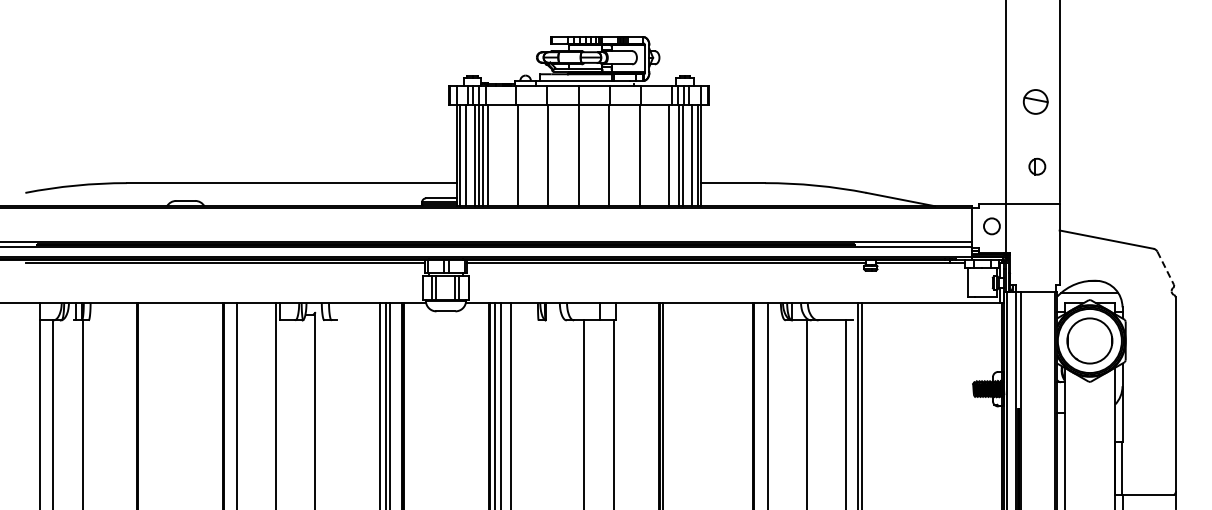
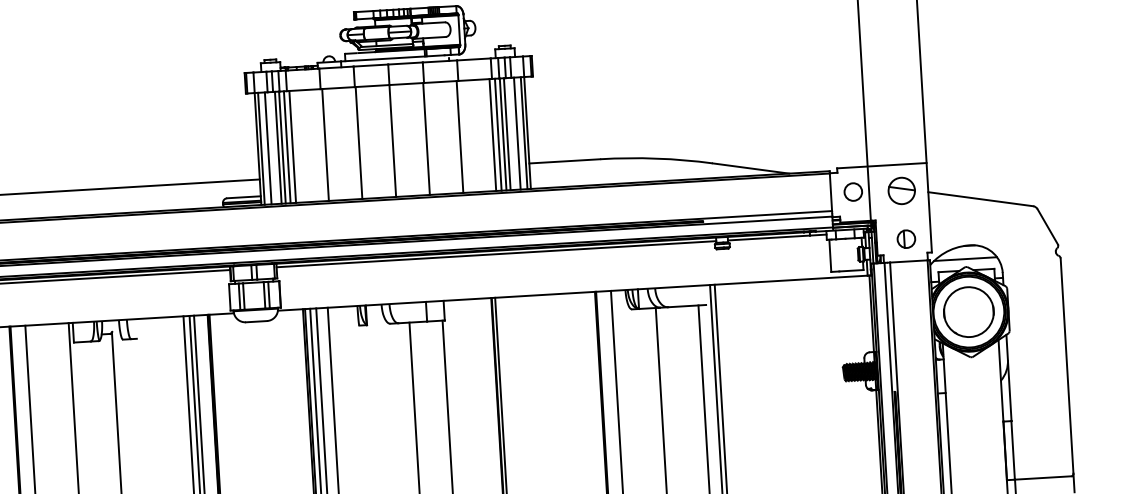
part: (1035, 101) -> (901, 190), moved
line: (674, 155) -> (498, 134), added
part: (1037, 166) -> (906, 238), moved
line: (1165, 268) -> (1047, 227), dashed -> solid

